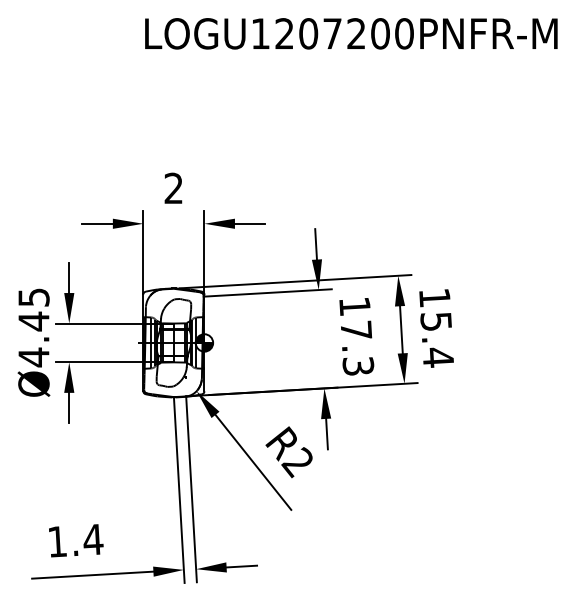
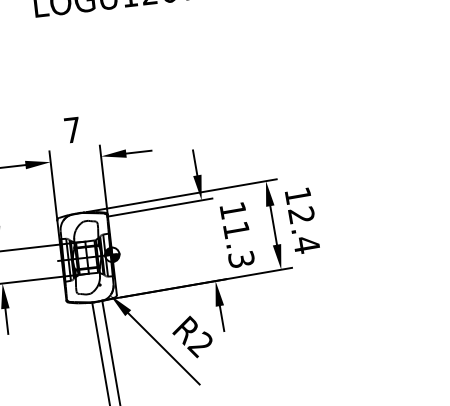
text: (173, 187) -> (72, 129), 2 -> 7
text: (435, 321) -> (301, 215), 15.4 -> 12.4
text: (356, 329) -> (236, 229), 17.3 -> 11.3

